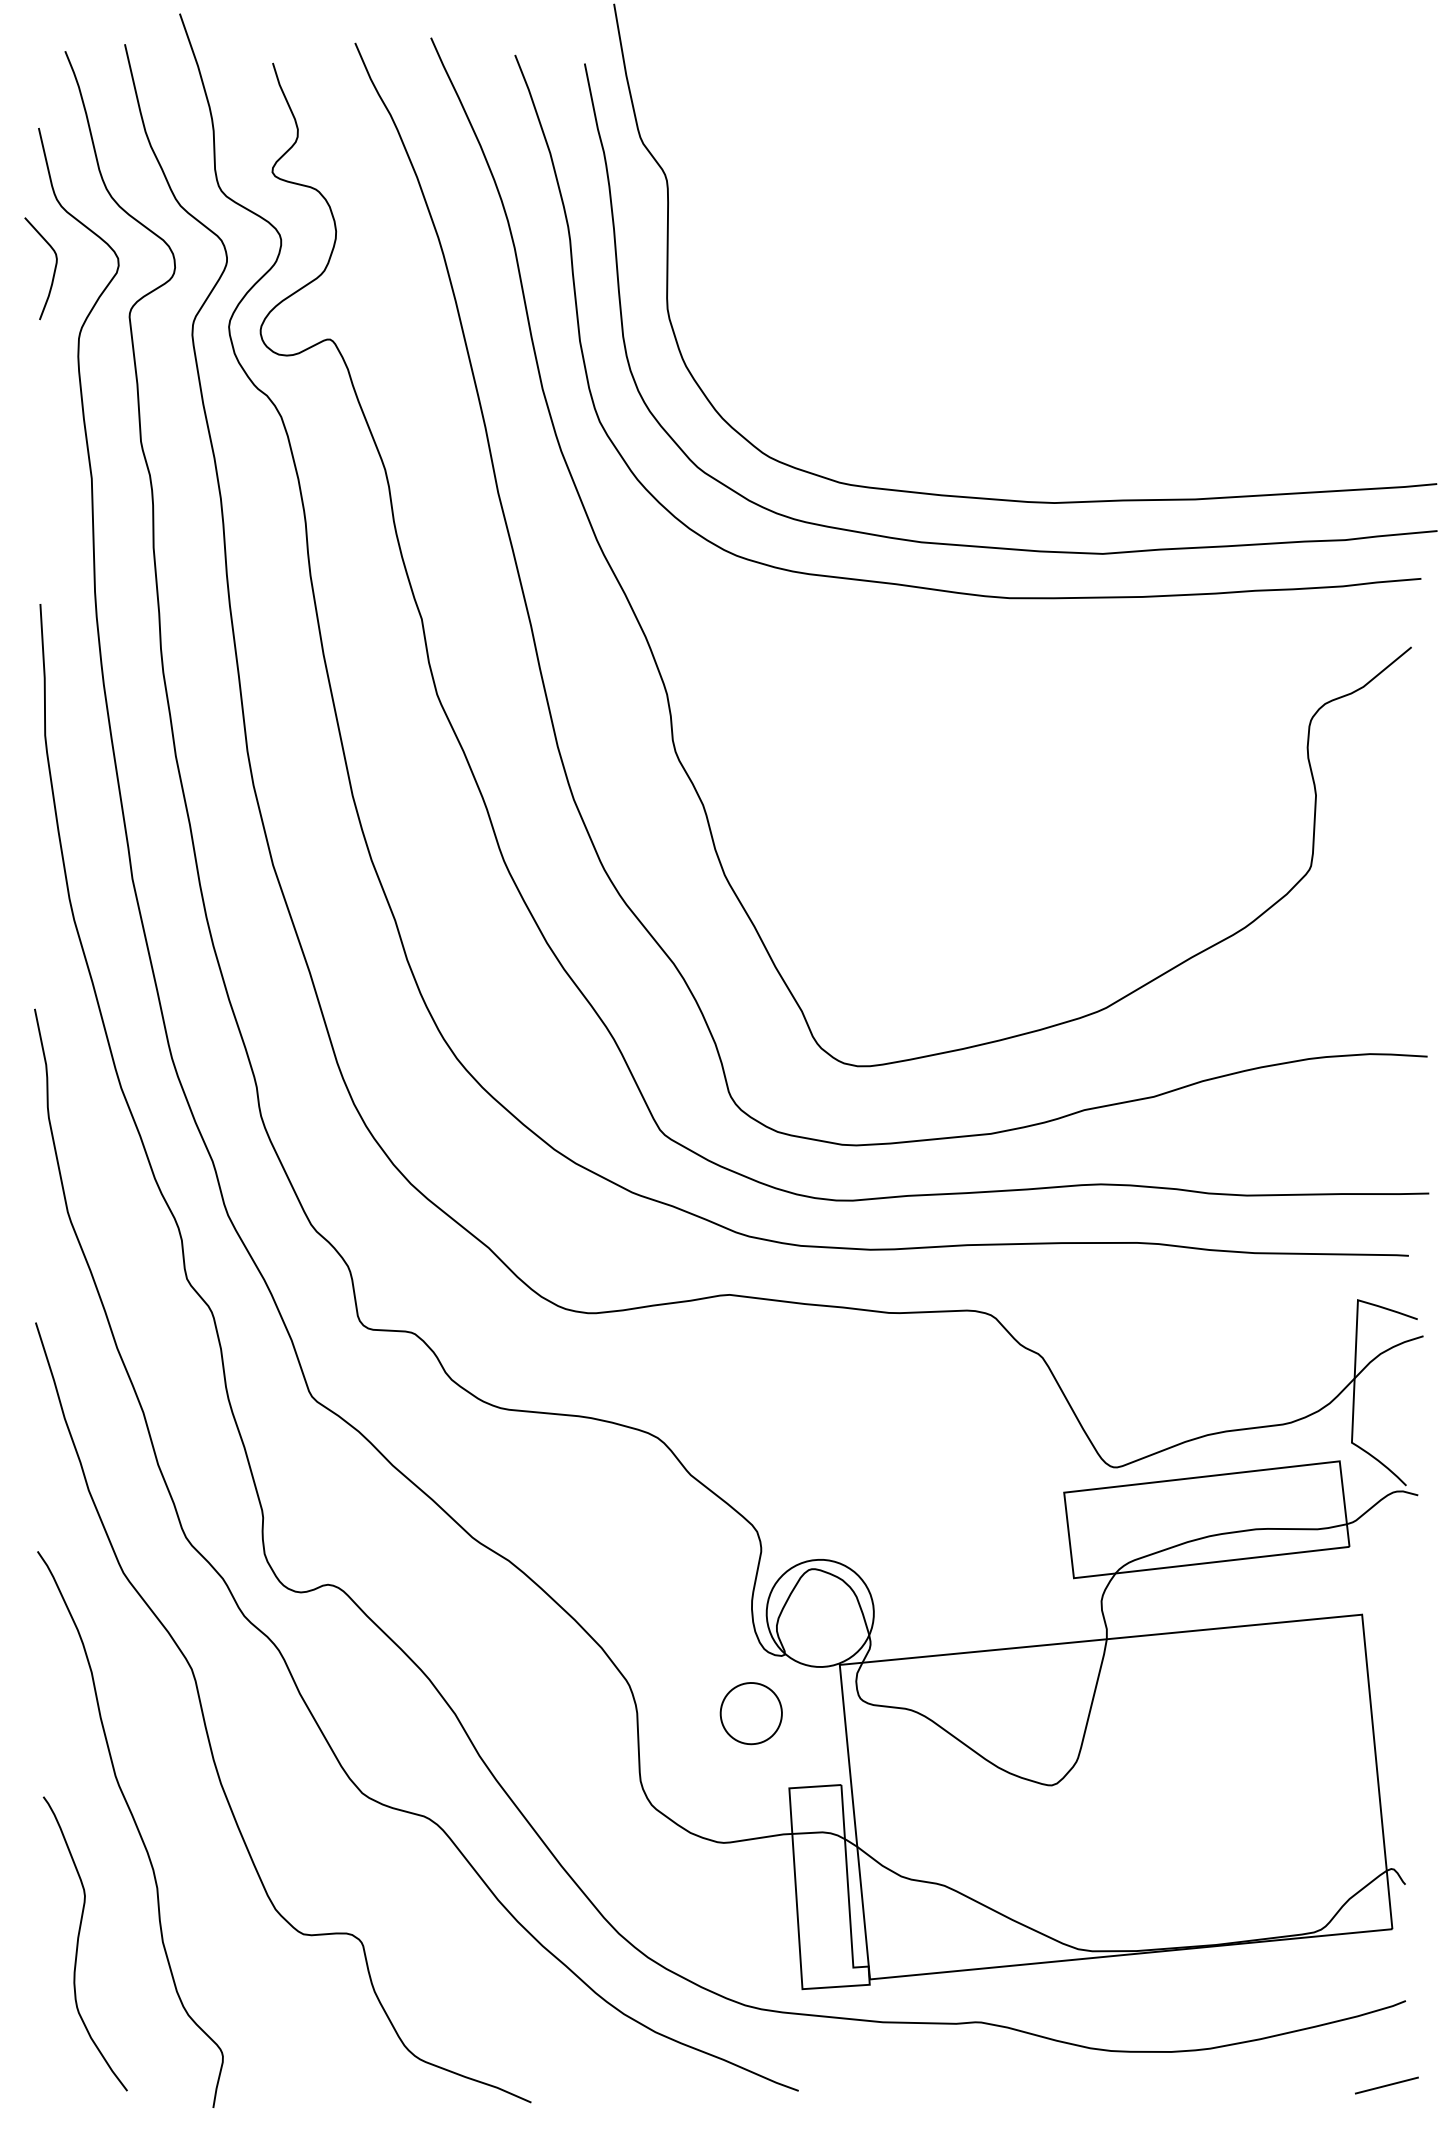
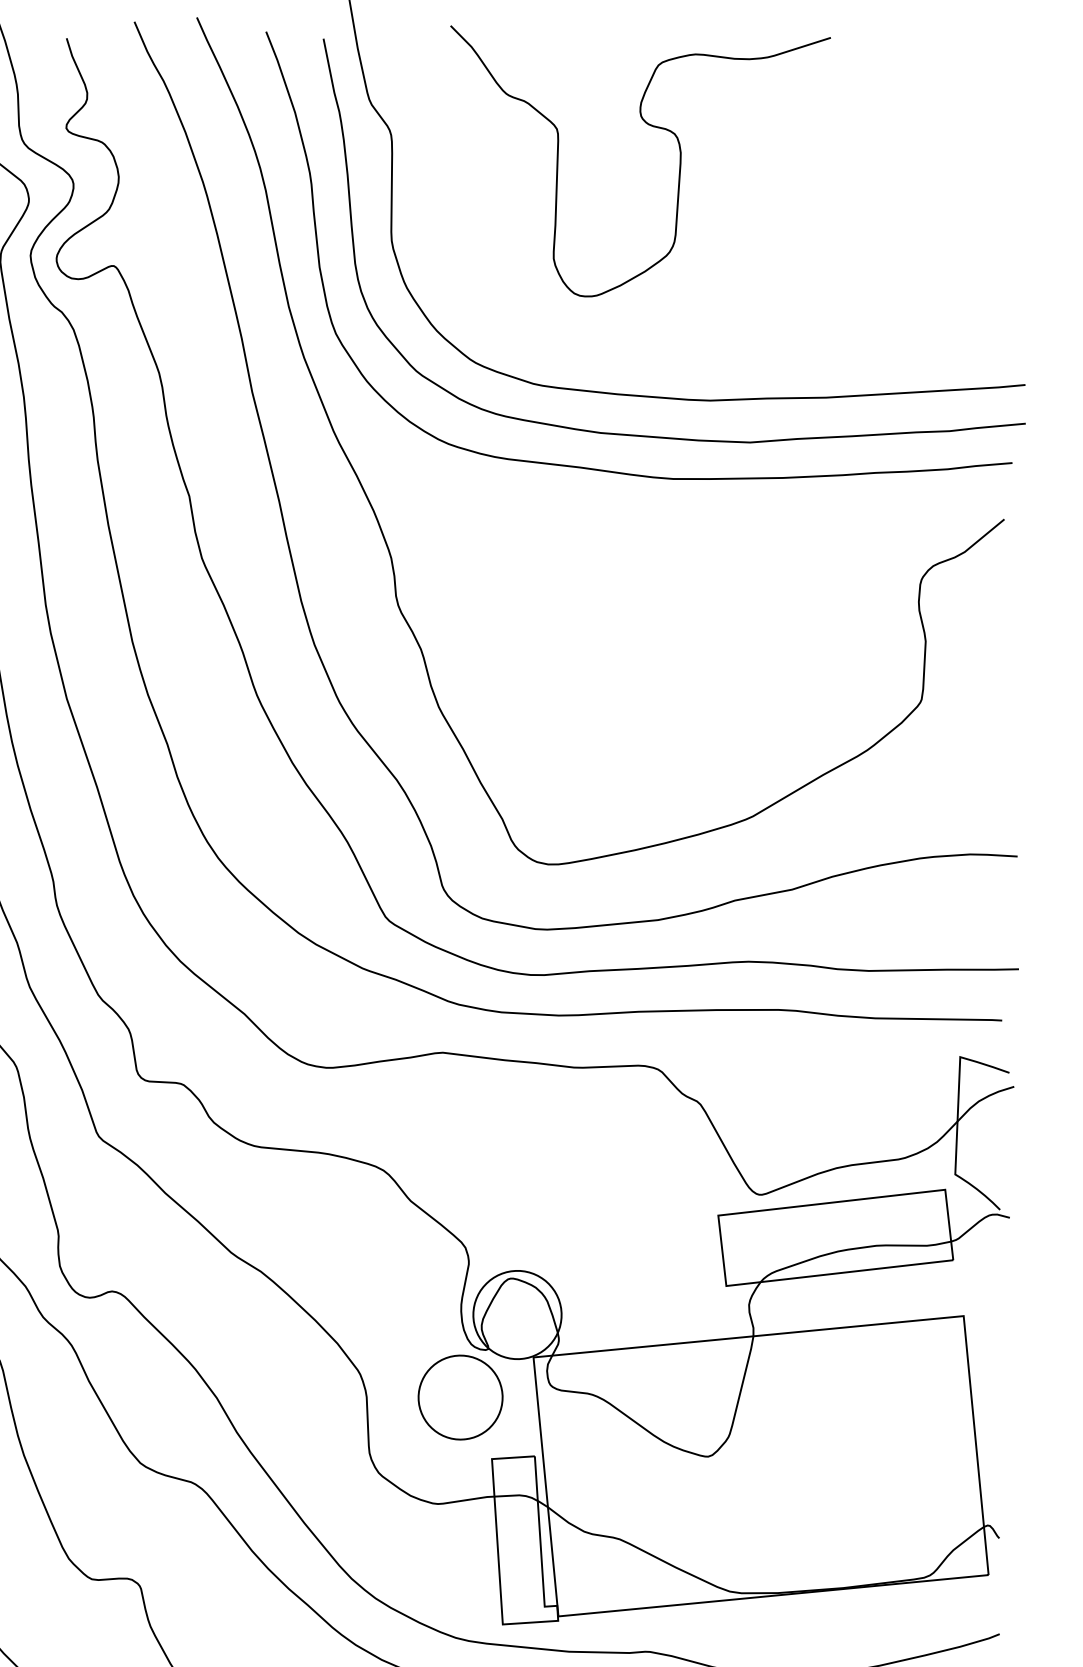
curve: (983, 170) -> (651, 126), added
part: (751, 1713) -> (460, 1397), size x1.67

